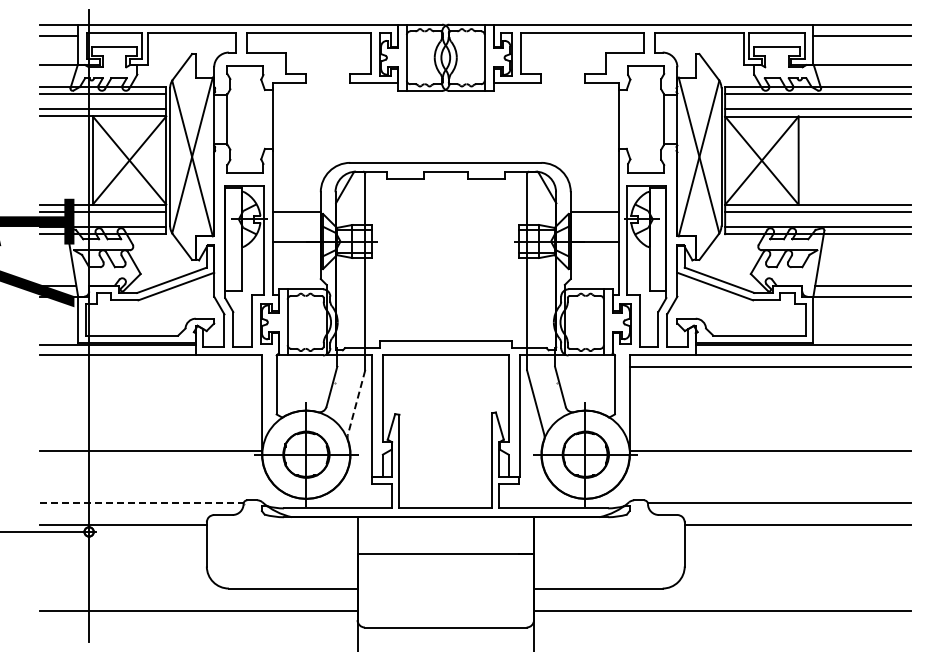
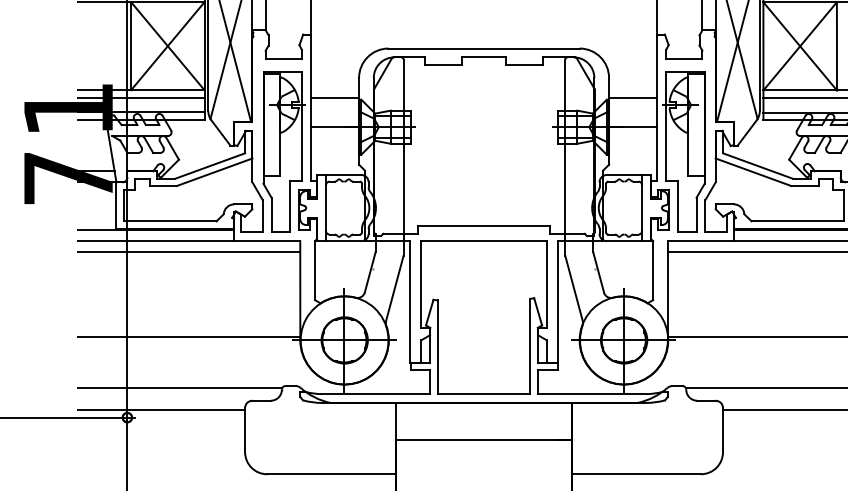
line: (150, 366) -> (188, 252), added
line: (356, 402) -> (394, 288), dashed -> solid
line: (142, 502) -> (180, 388), dashed -> solid

